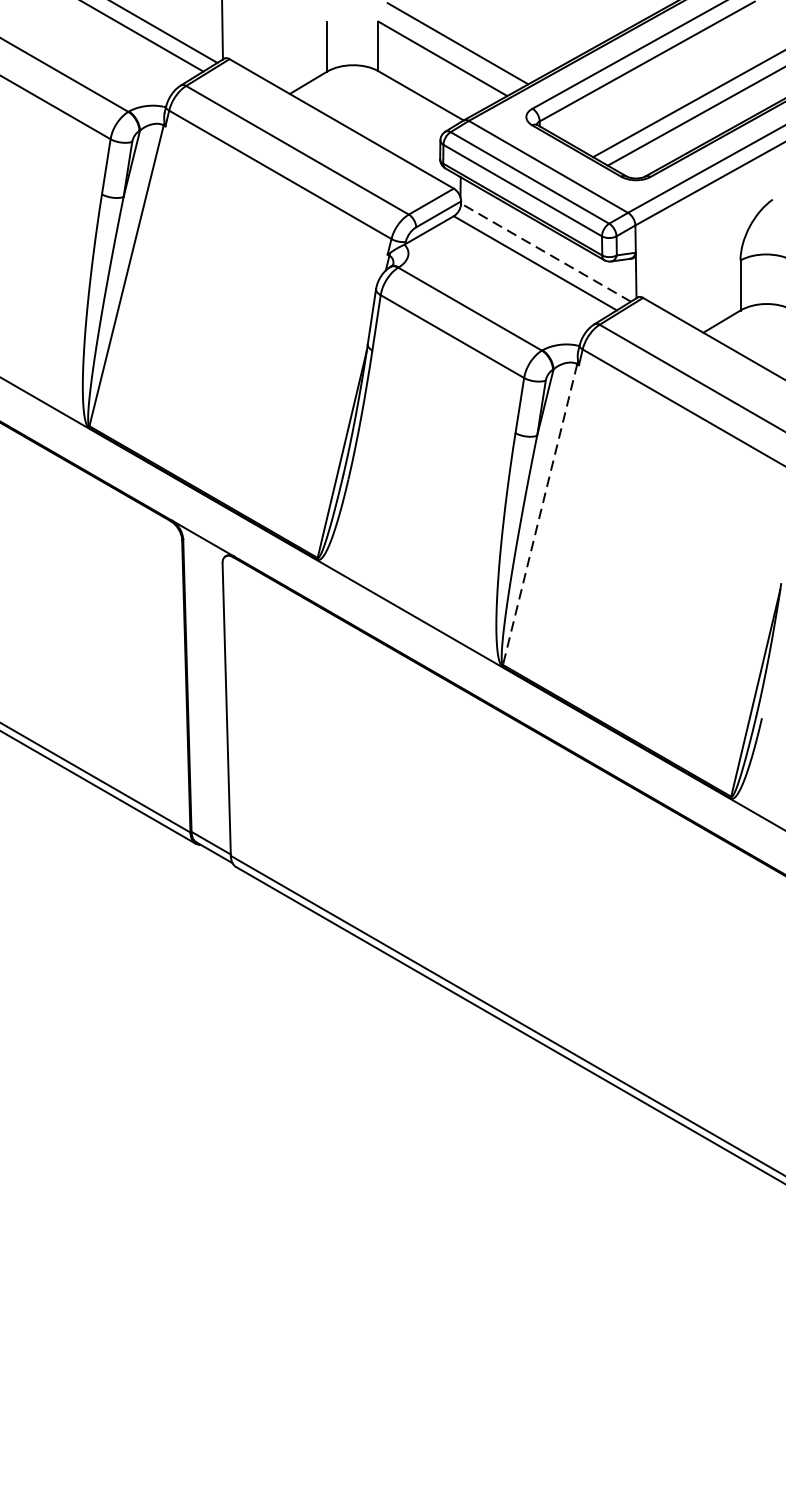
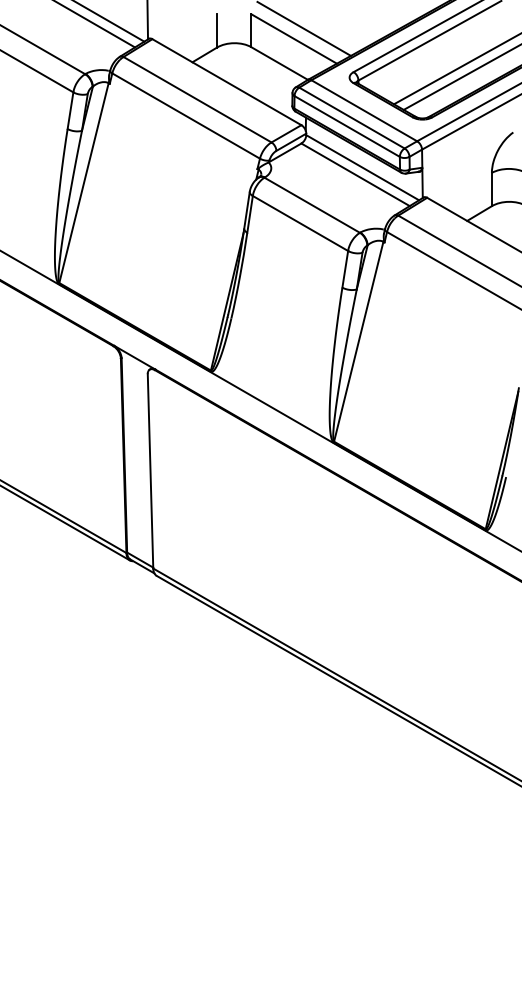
line: (545, 252) -> (362, 167), dashed -> solid
line: (539, 514) -> (358, 341), dashed -> solid

